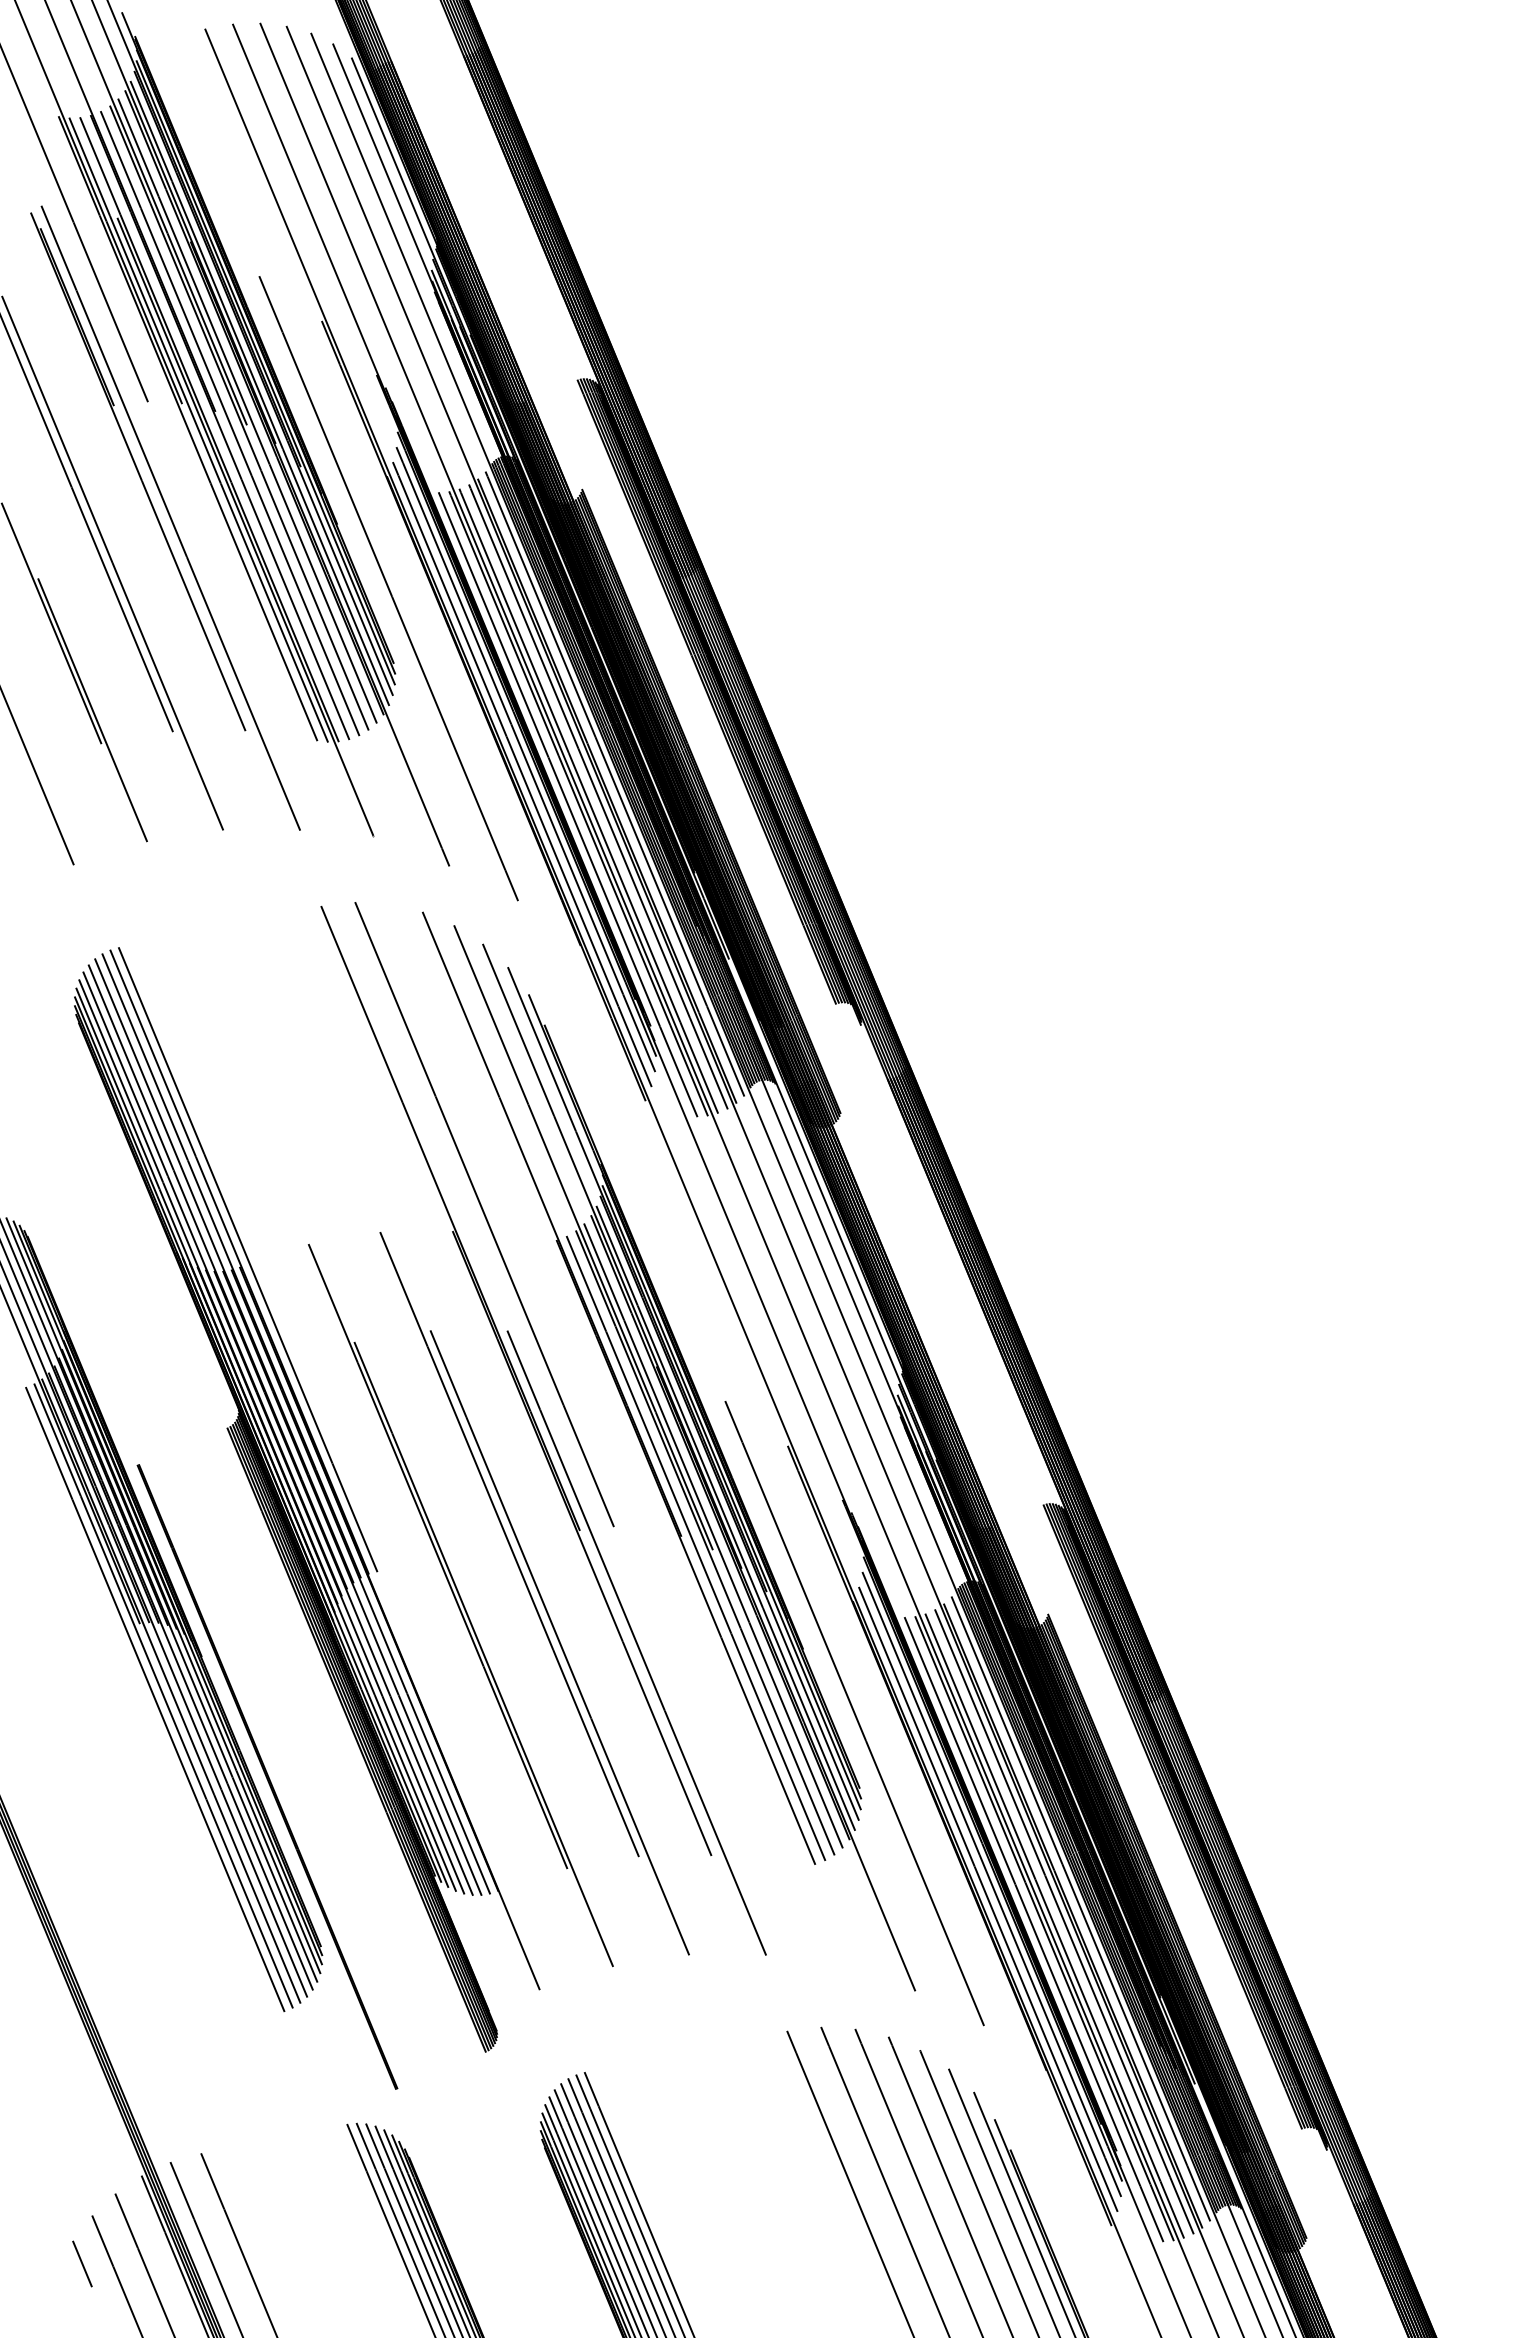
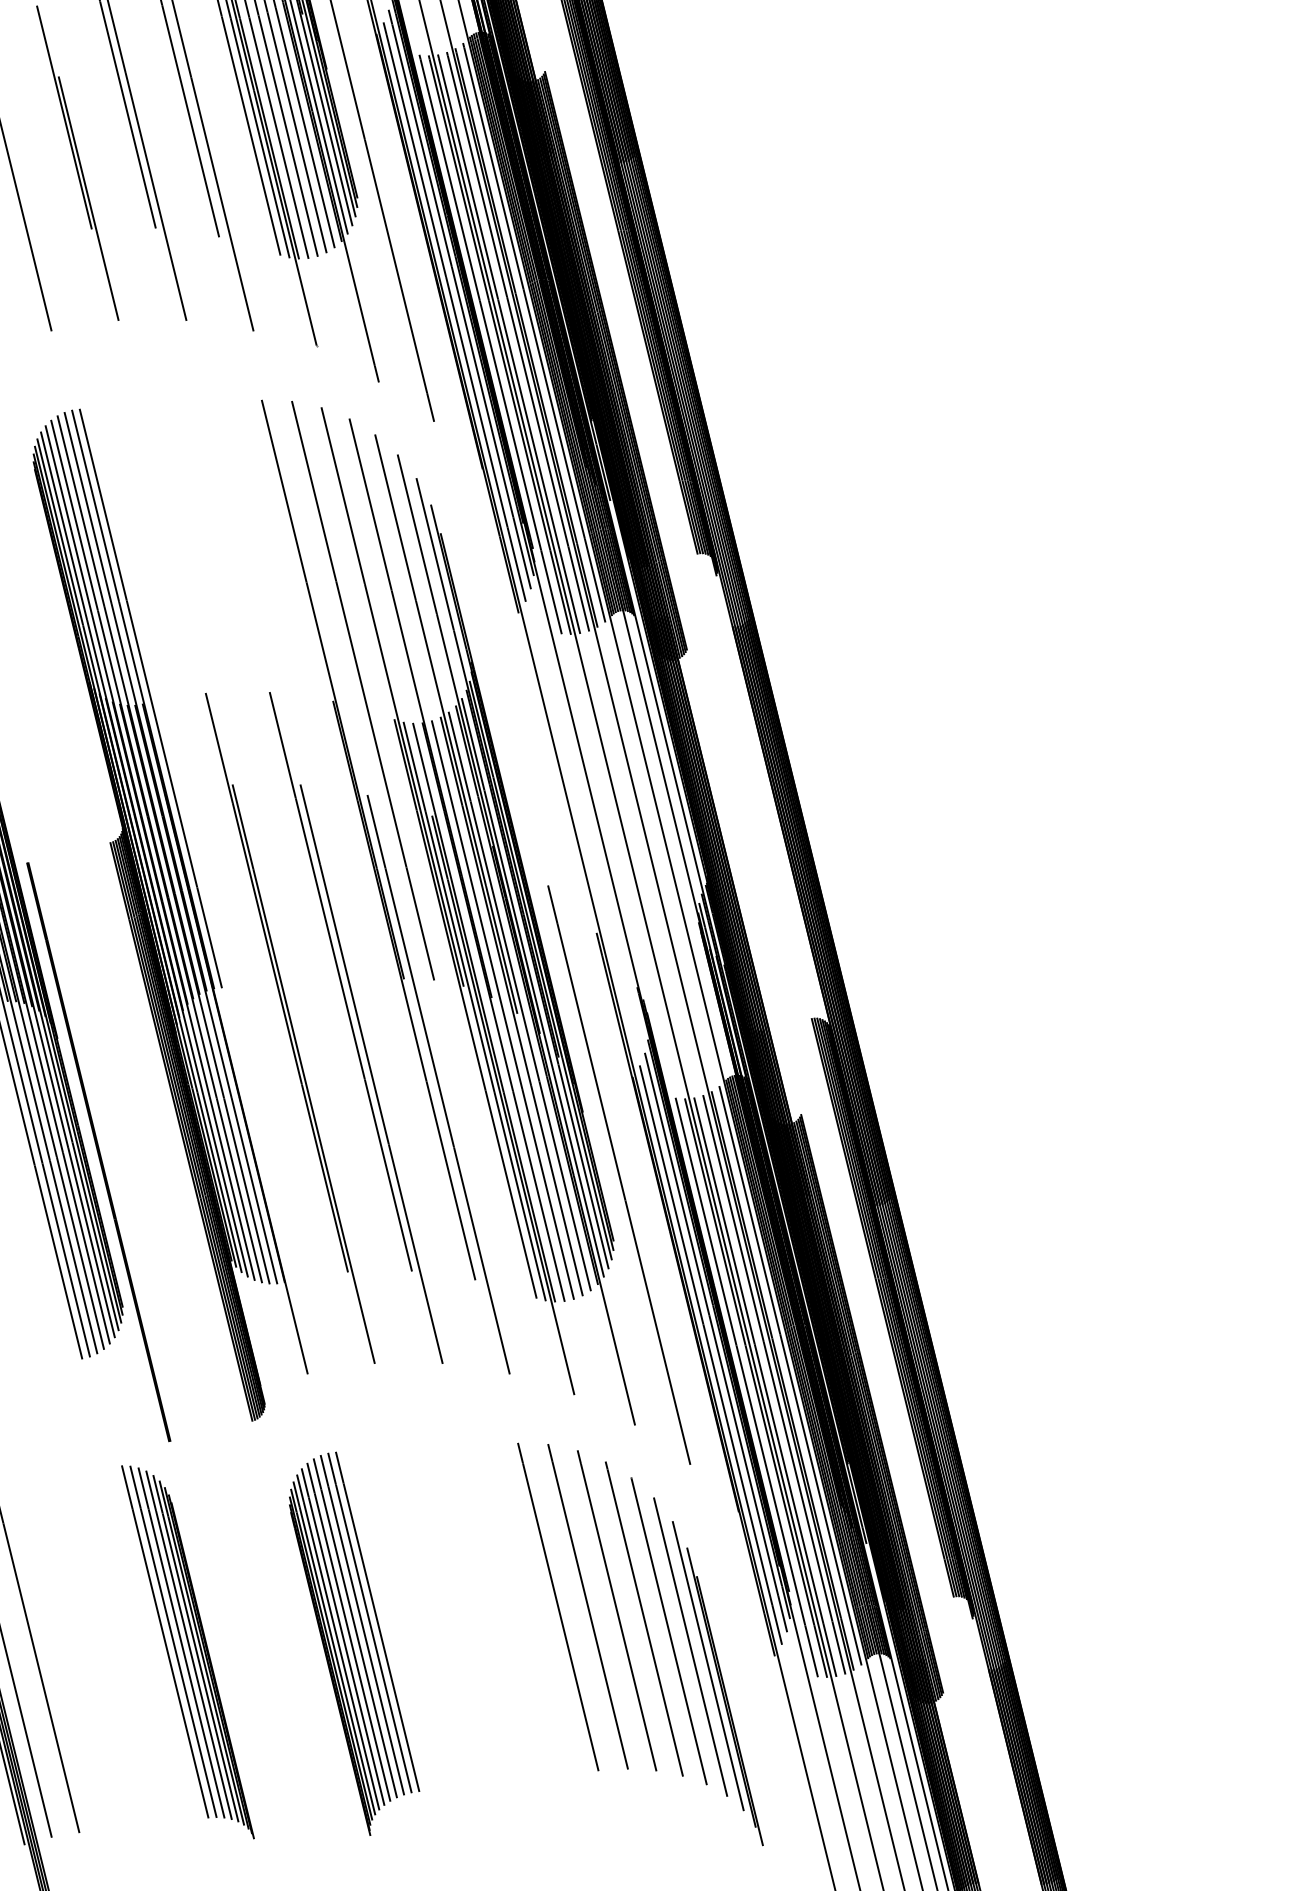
part: (615, 1435) -> (447, 900), added

